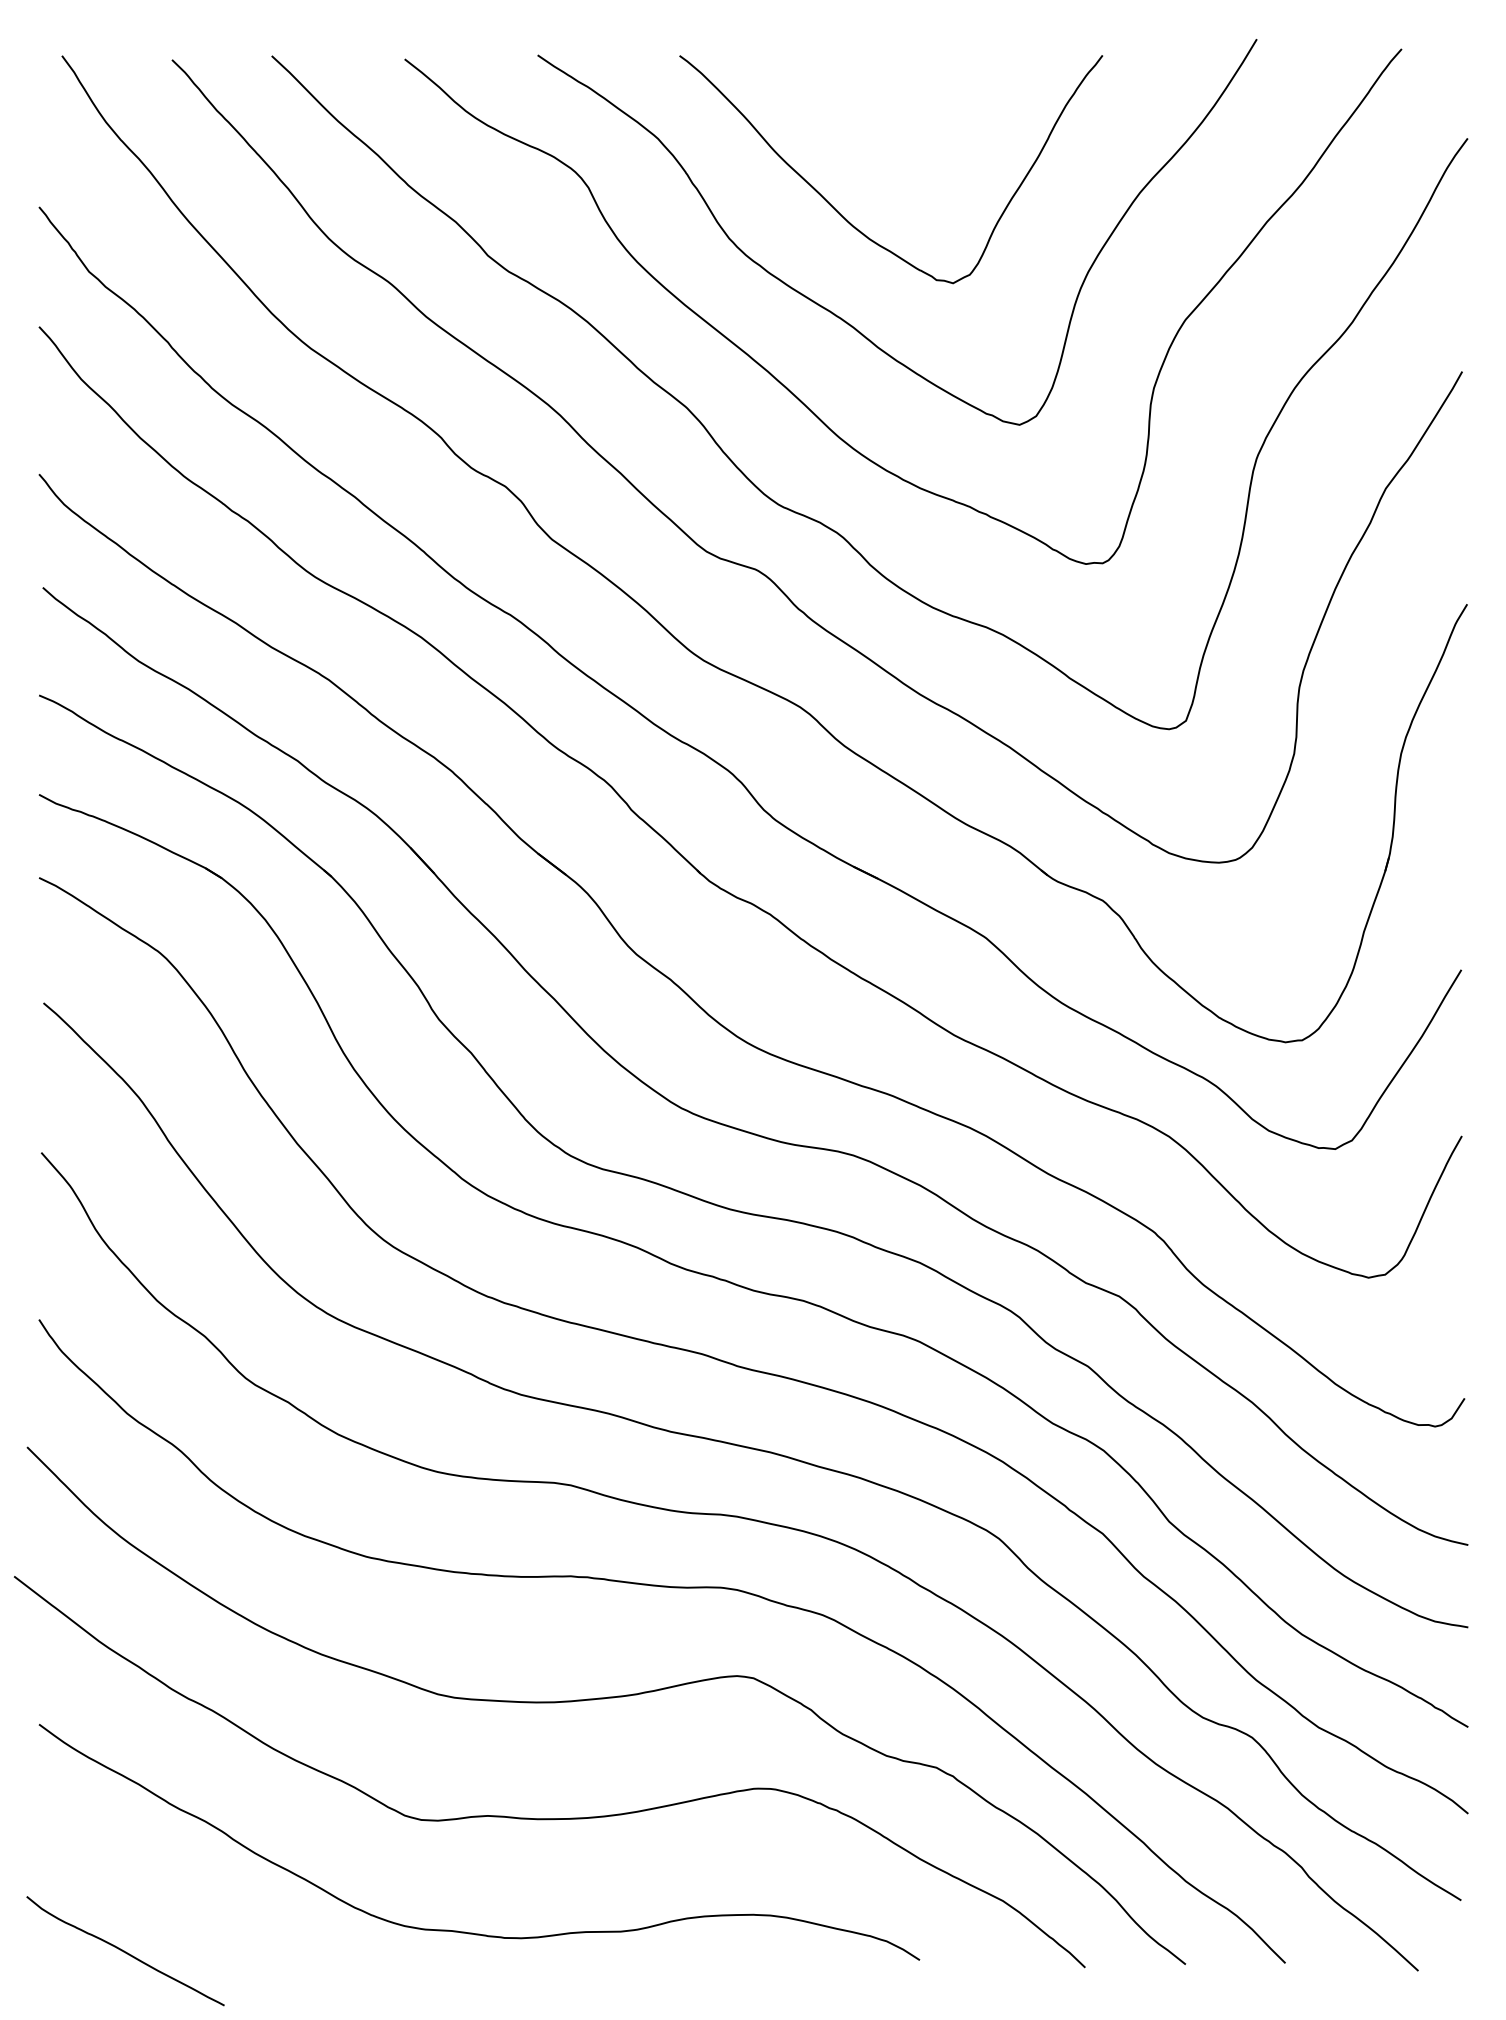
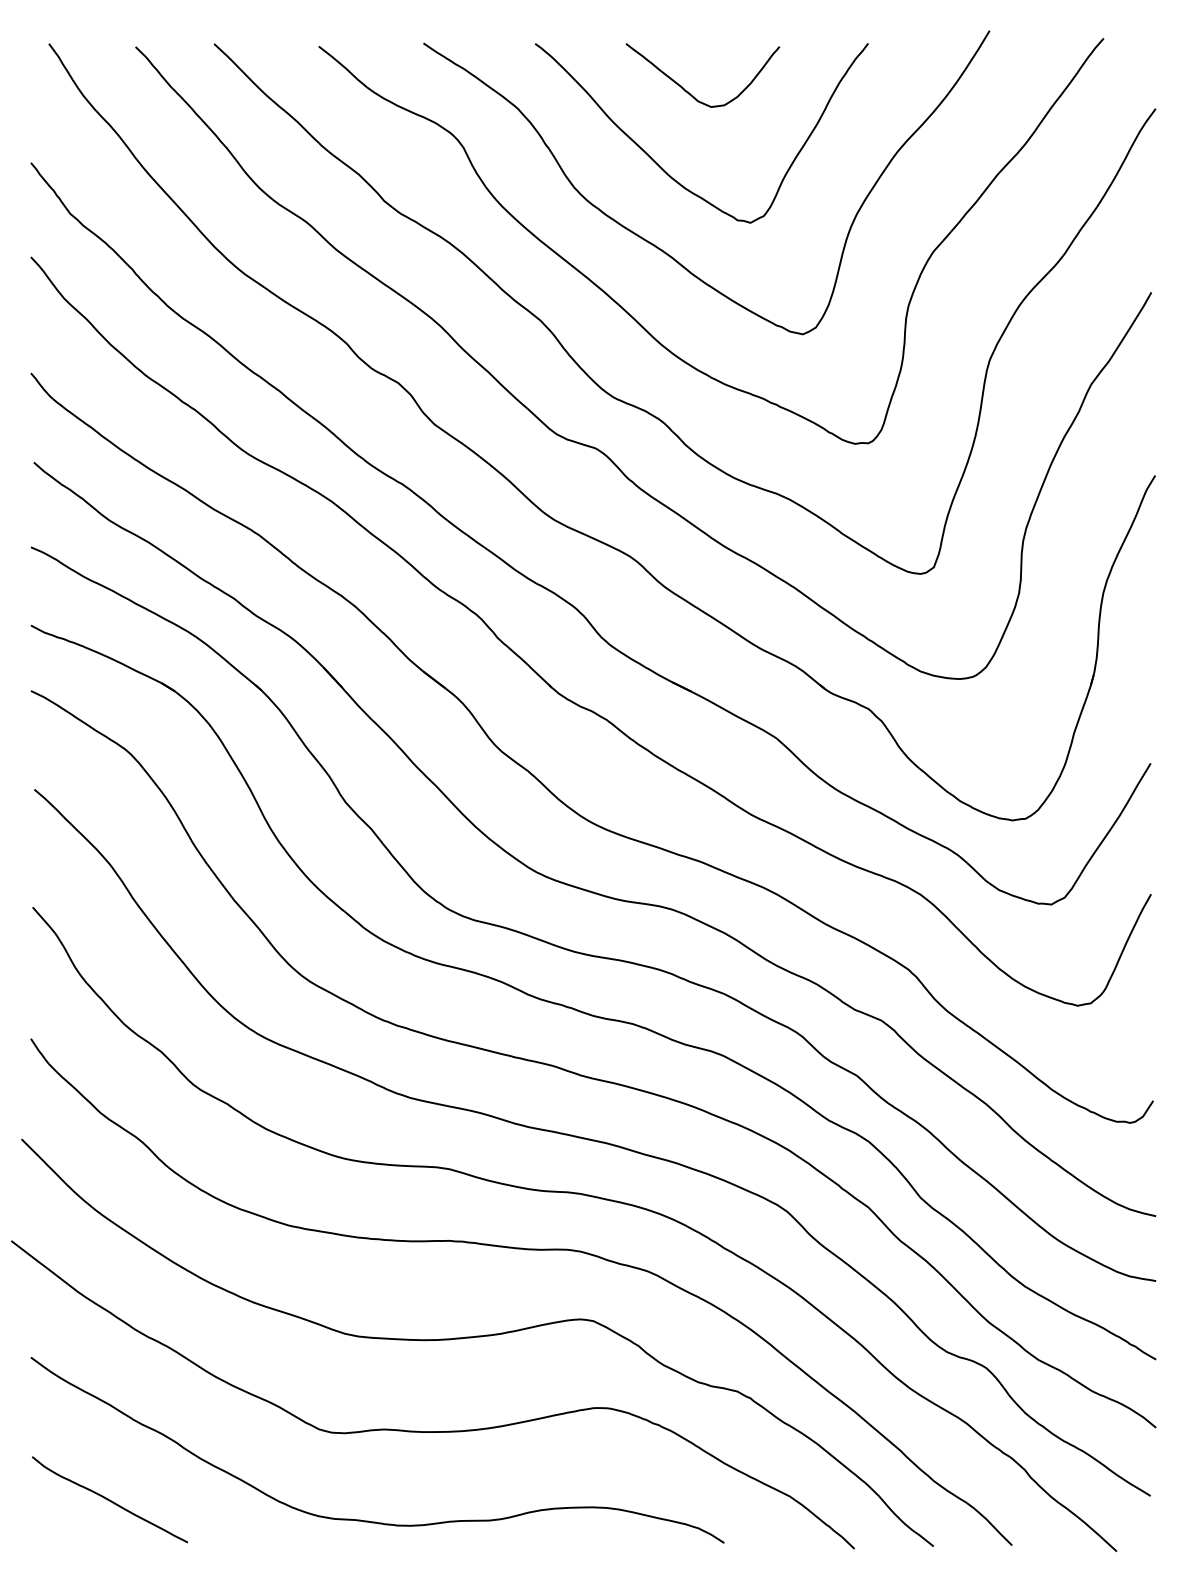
curve: (876, 118) -> (690, 93), added
curve: (125, 1951) -> (109, 1500), moved

